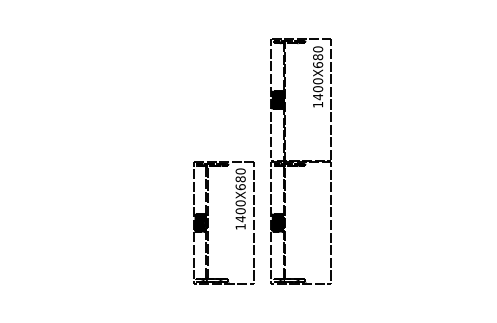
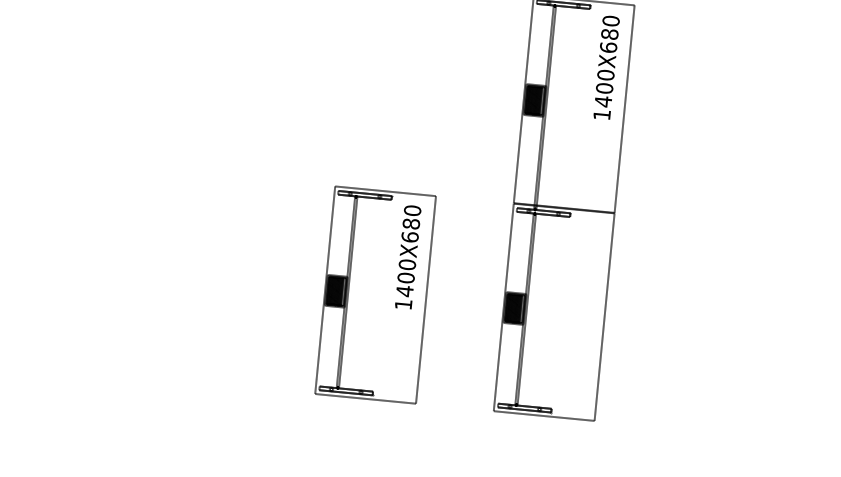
part: (235, 218) -> (396, 289), moved

